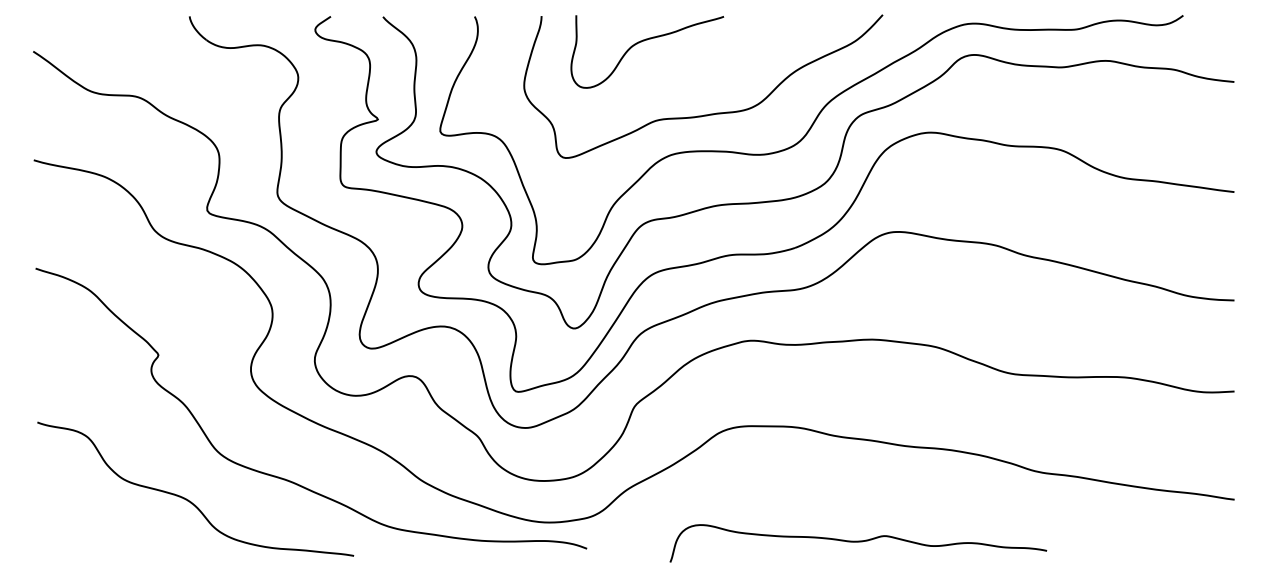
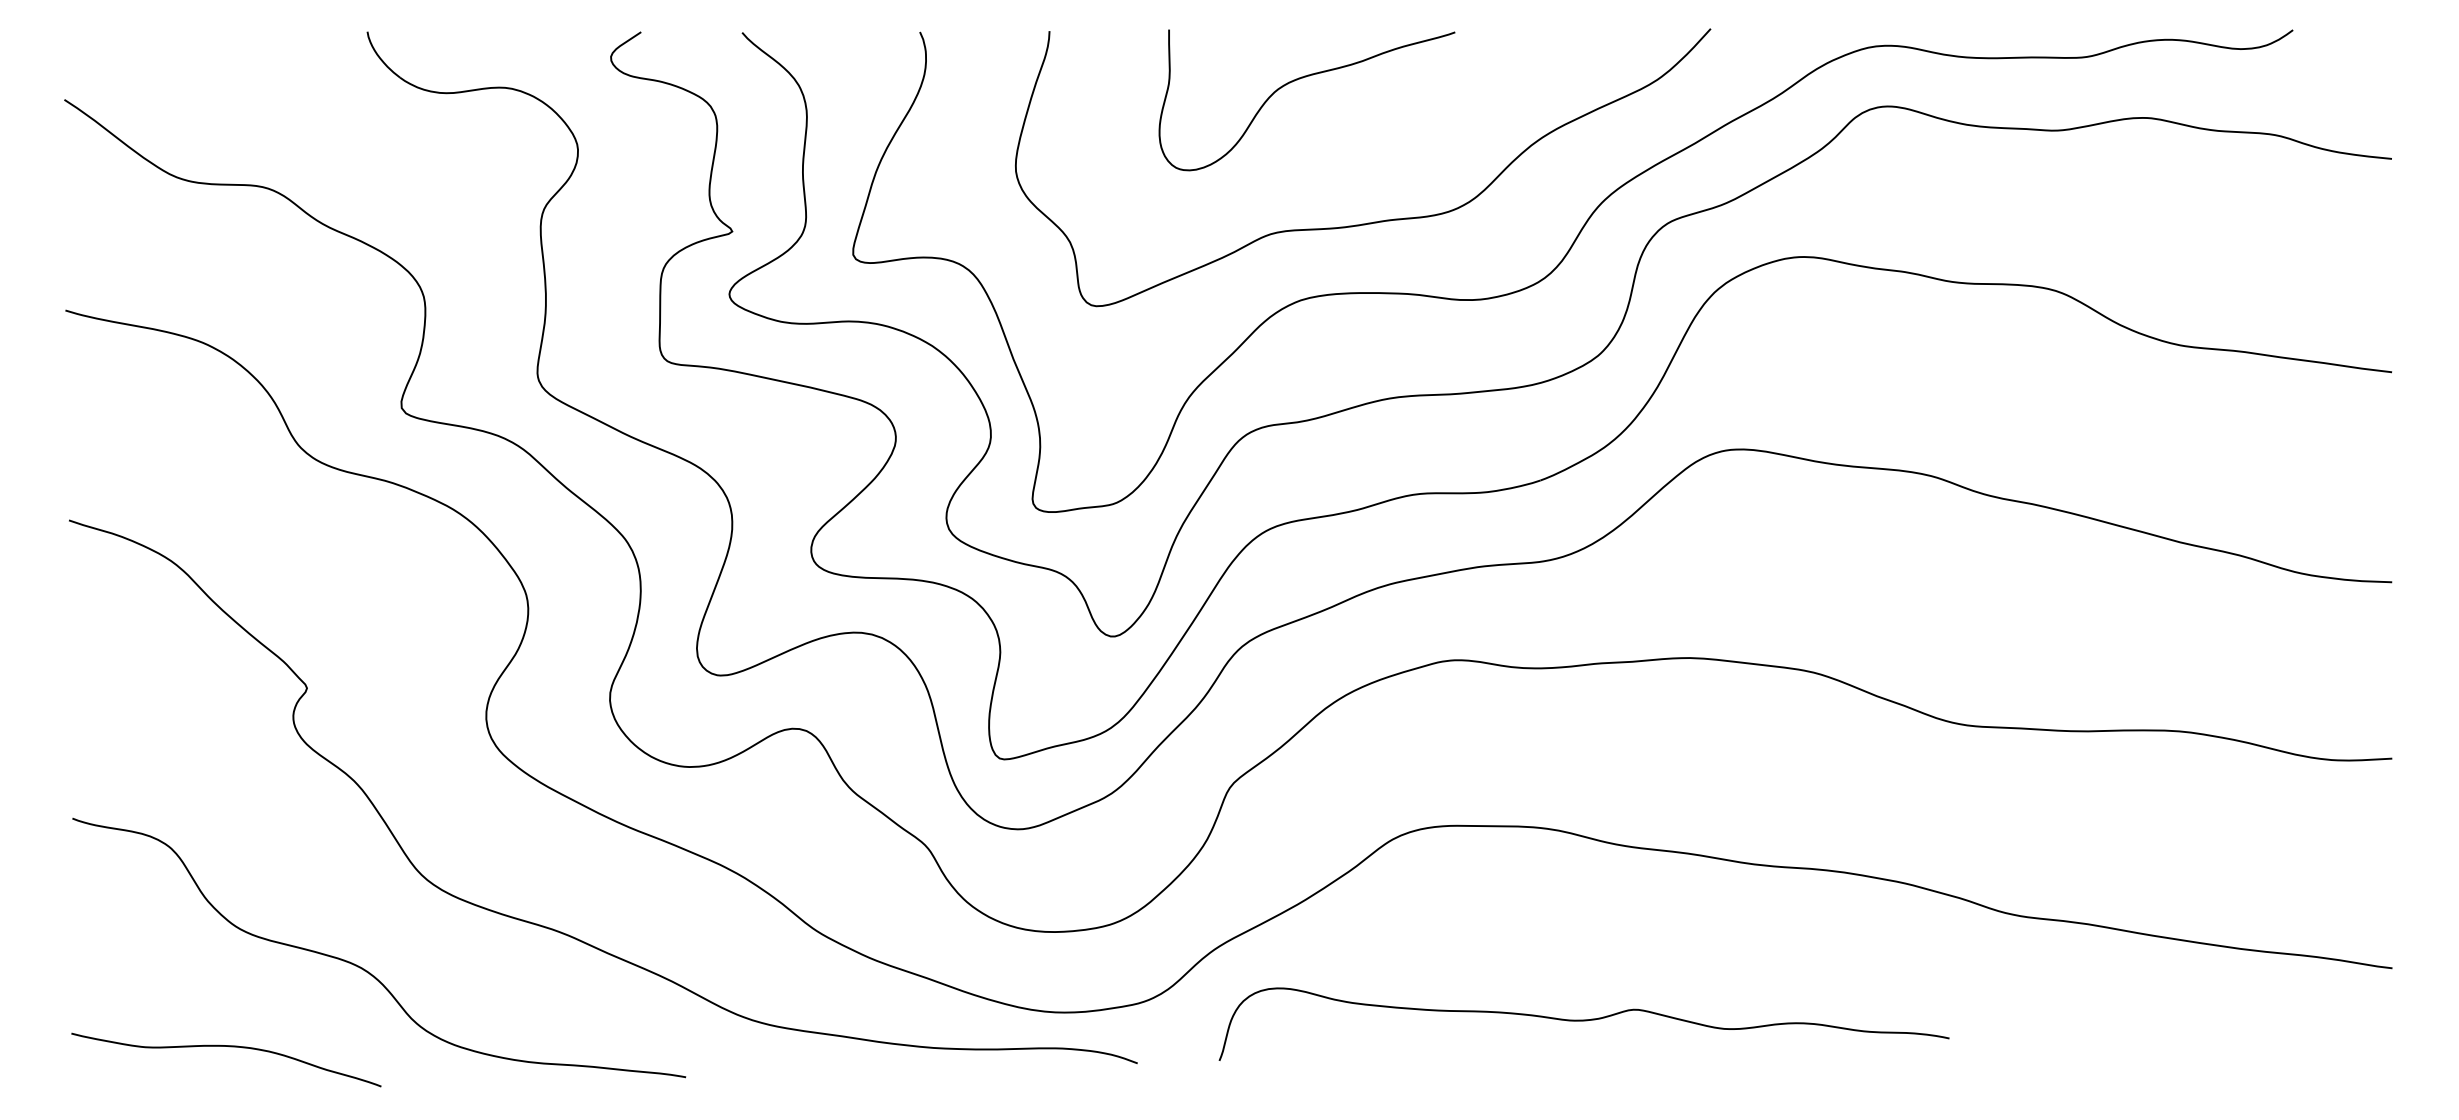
curve: (644, 41) -> (1301, 80), moved
curve: (116, 540) -> (225, 1047), added
curve: (858, 542) -> (1584, 1022), moved

